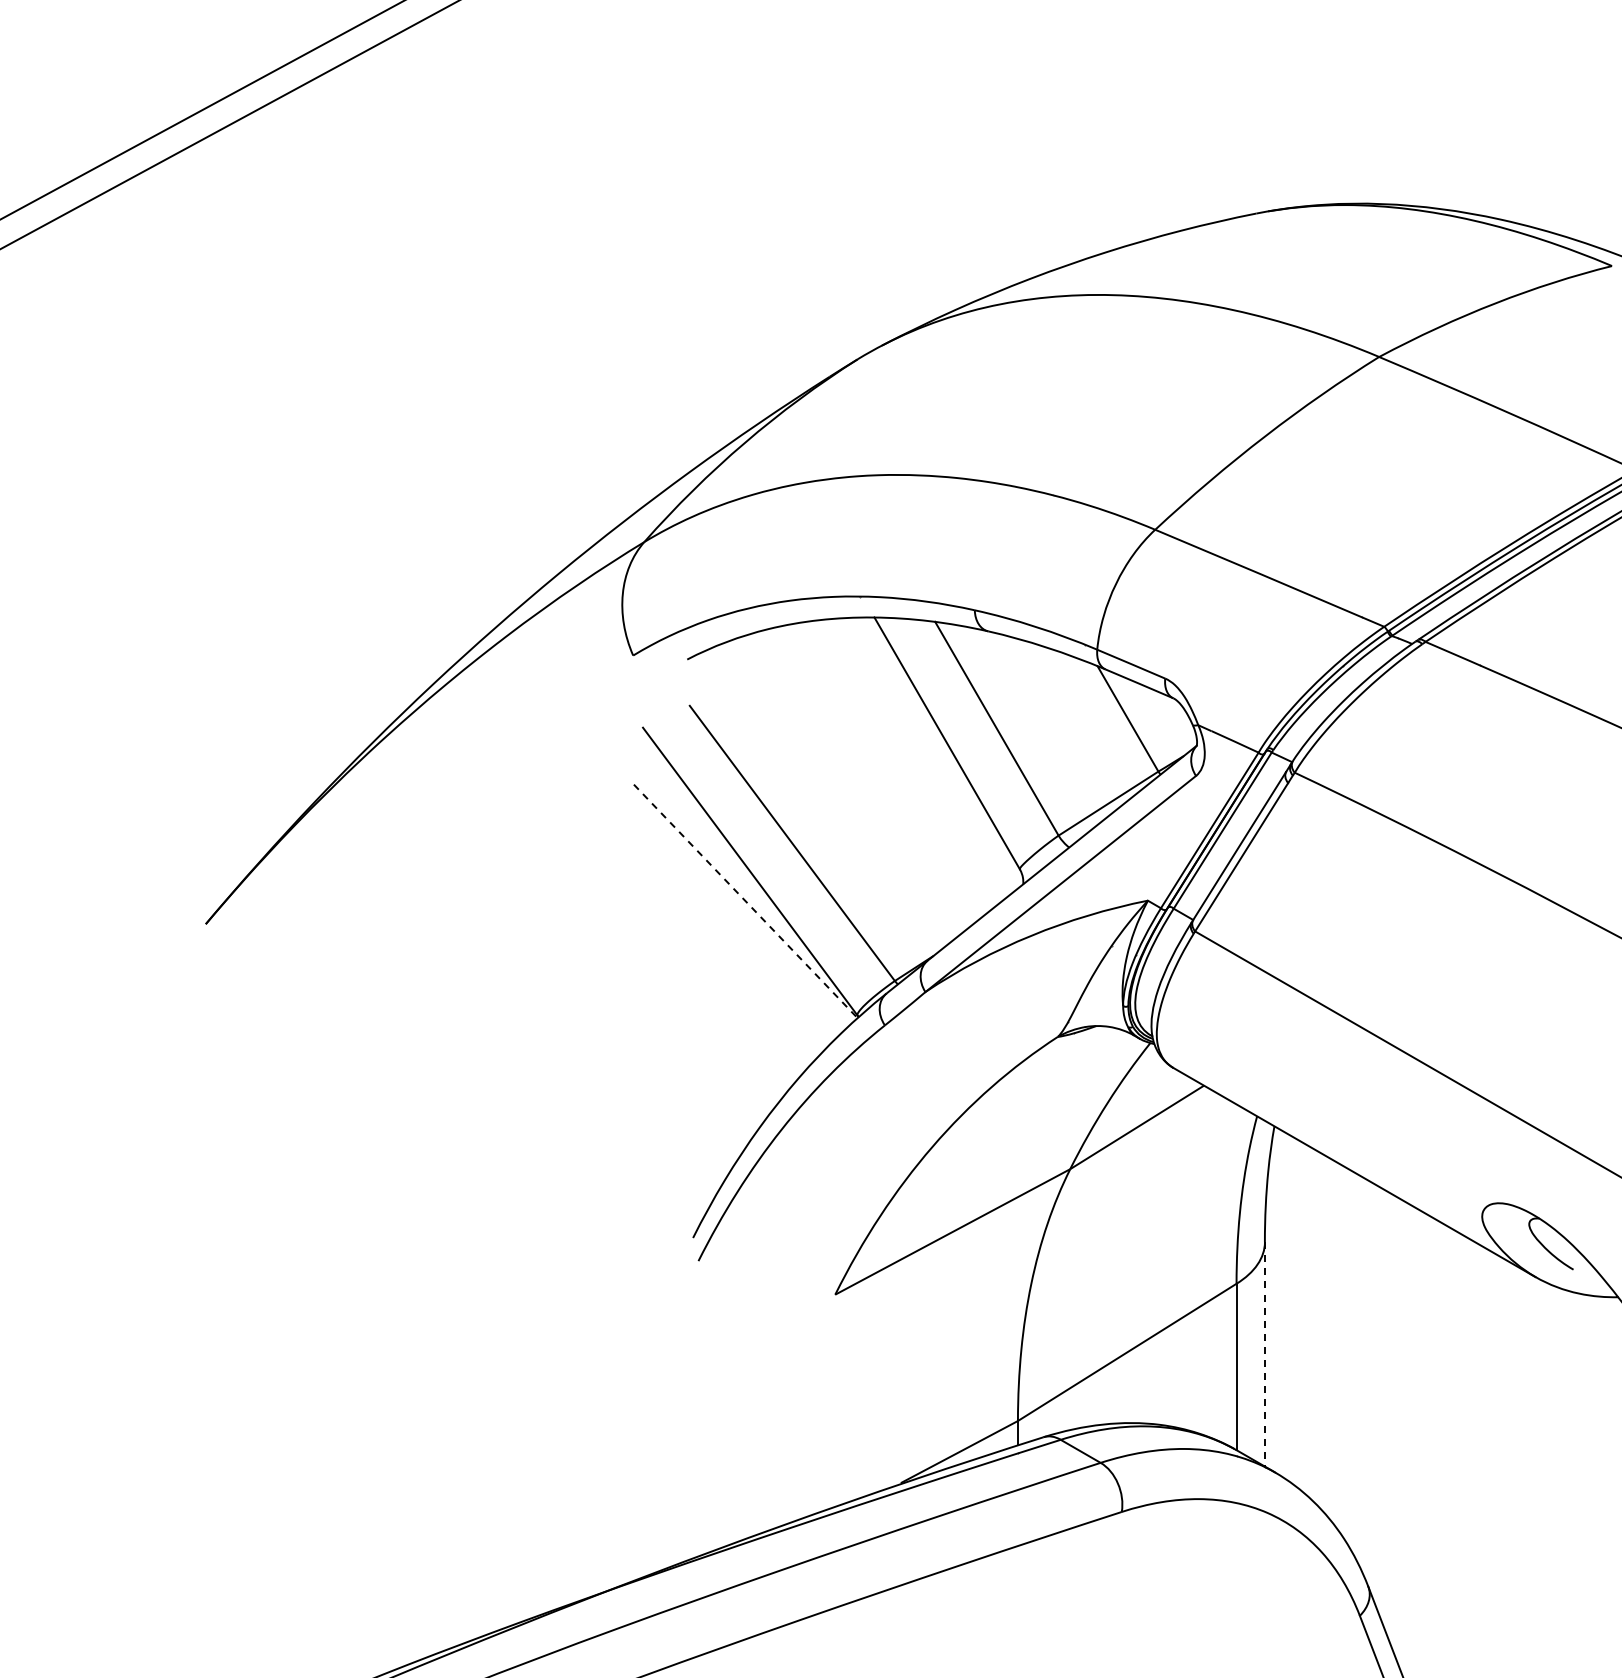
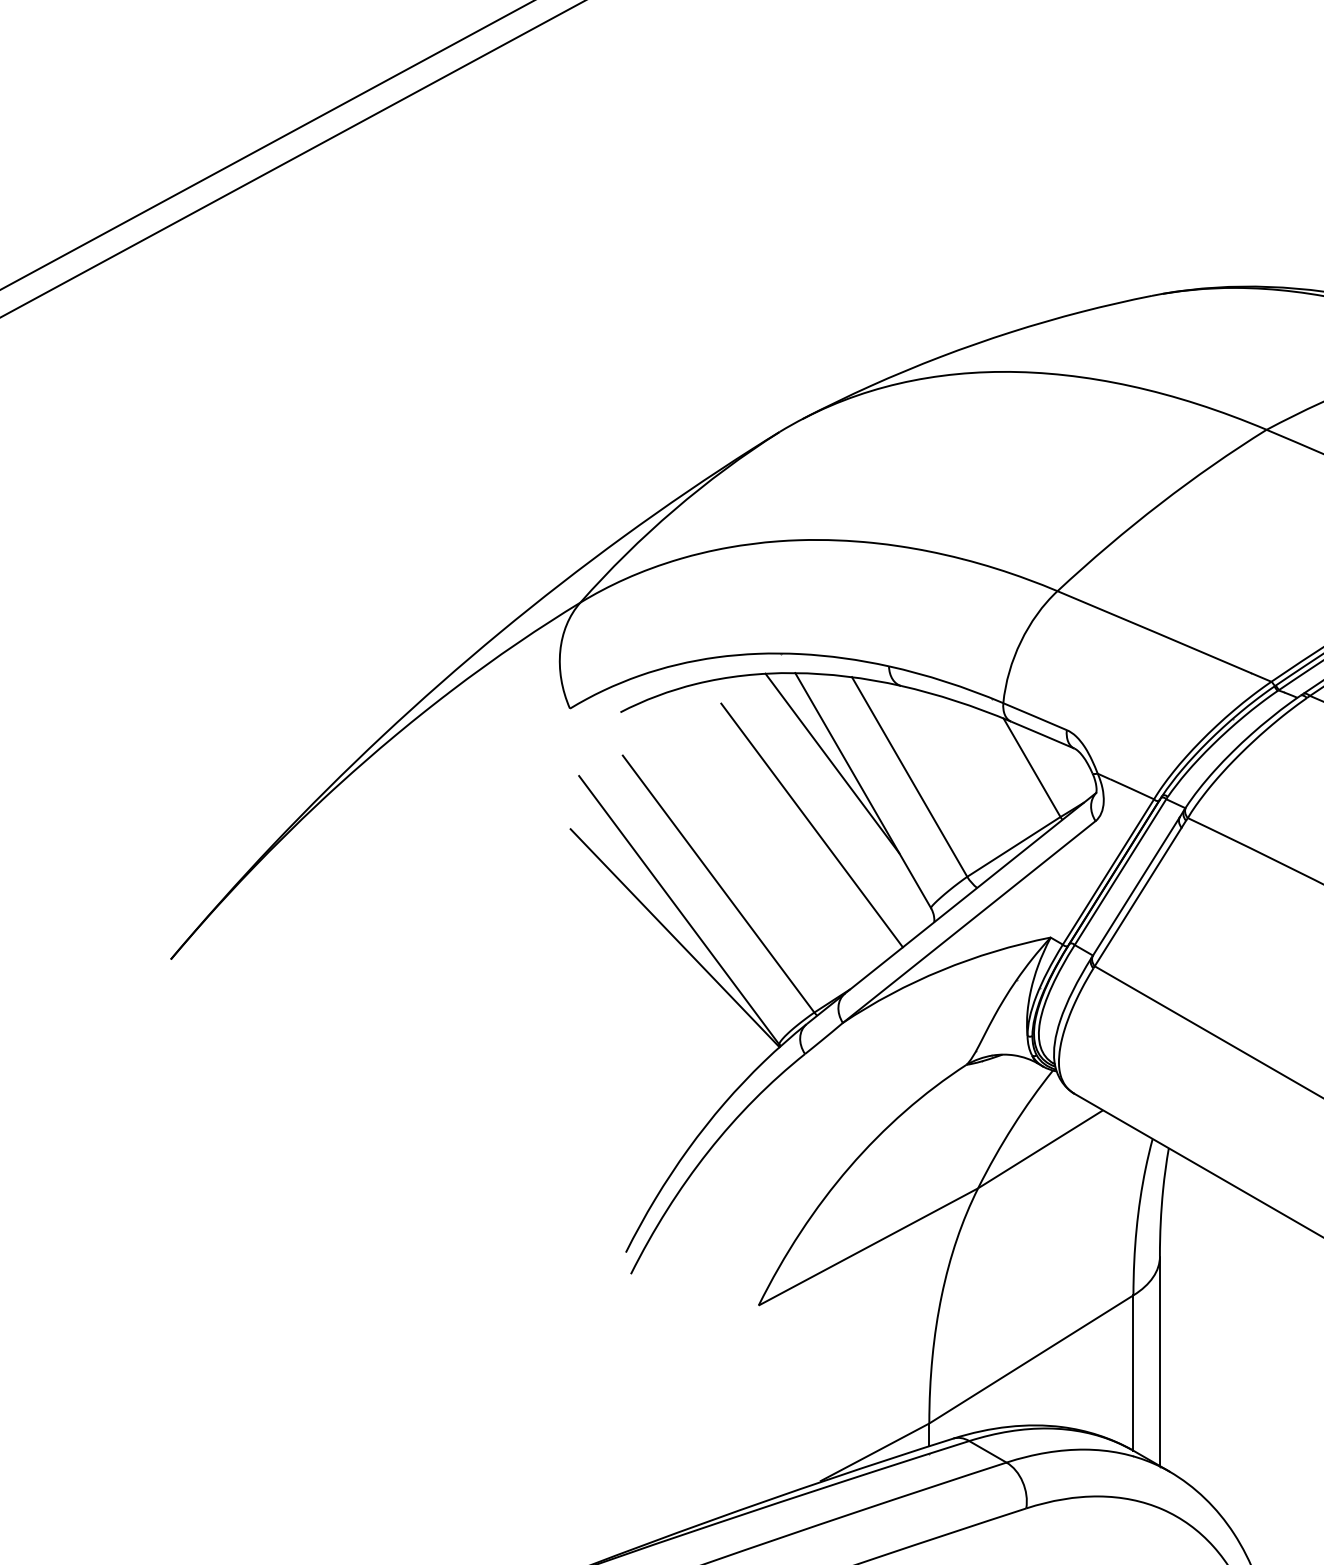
line: (913, 714) -> (831, 763), added
line: (892, 780) -> (812, 825), added
line: (745, 901) -> (674, 938), dashed -> solid
line: (1264, 1354) -> (1159, 1361), dashed -> solid

